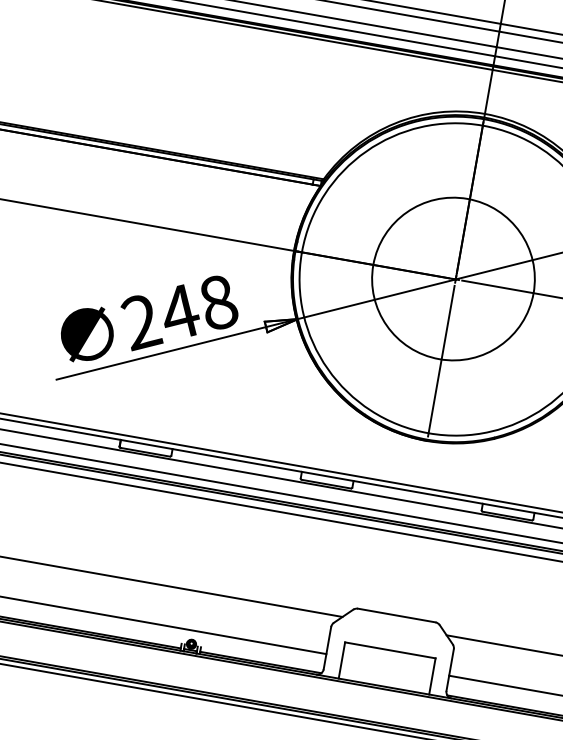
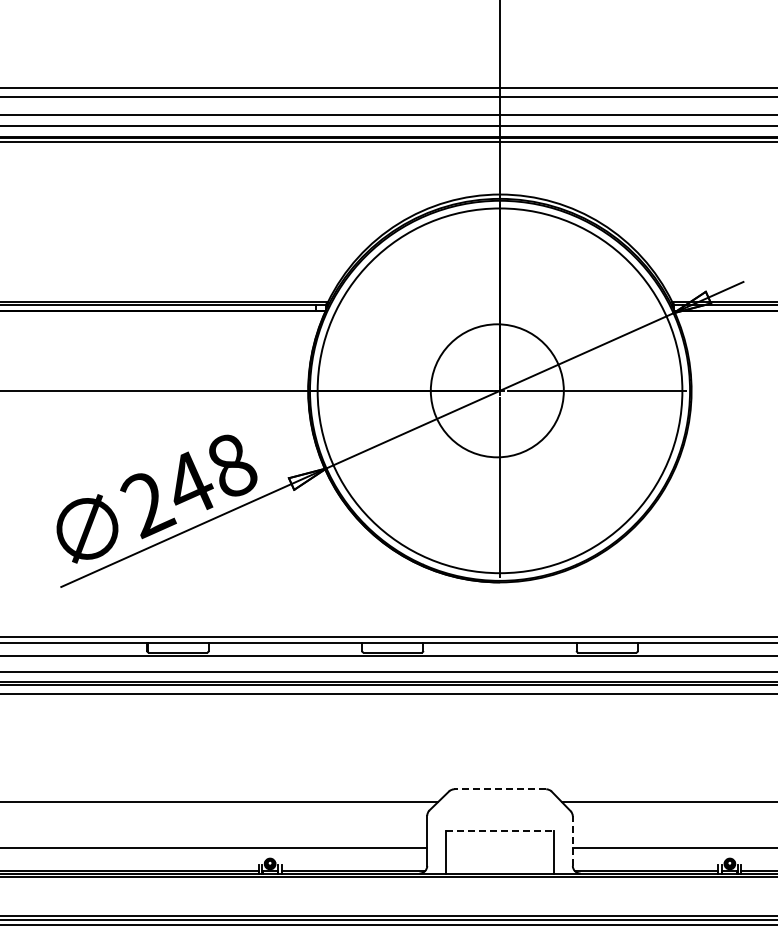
circle: (453, 278) -> (497, 390), size x0.7
line: (396, 615) -> (500, 789), solid -> dashed
line: (390, 650) -> (500, 830), solid -> dashed
line: (449, 670) -> (572, 841), solid -> dashed

